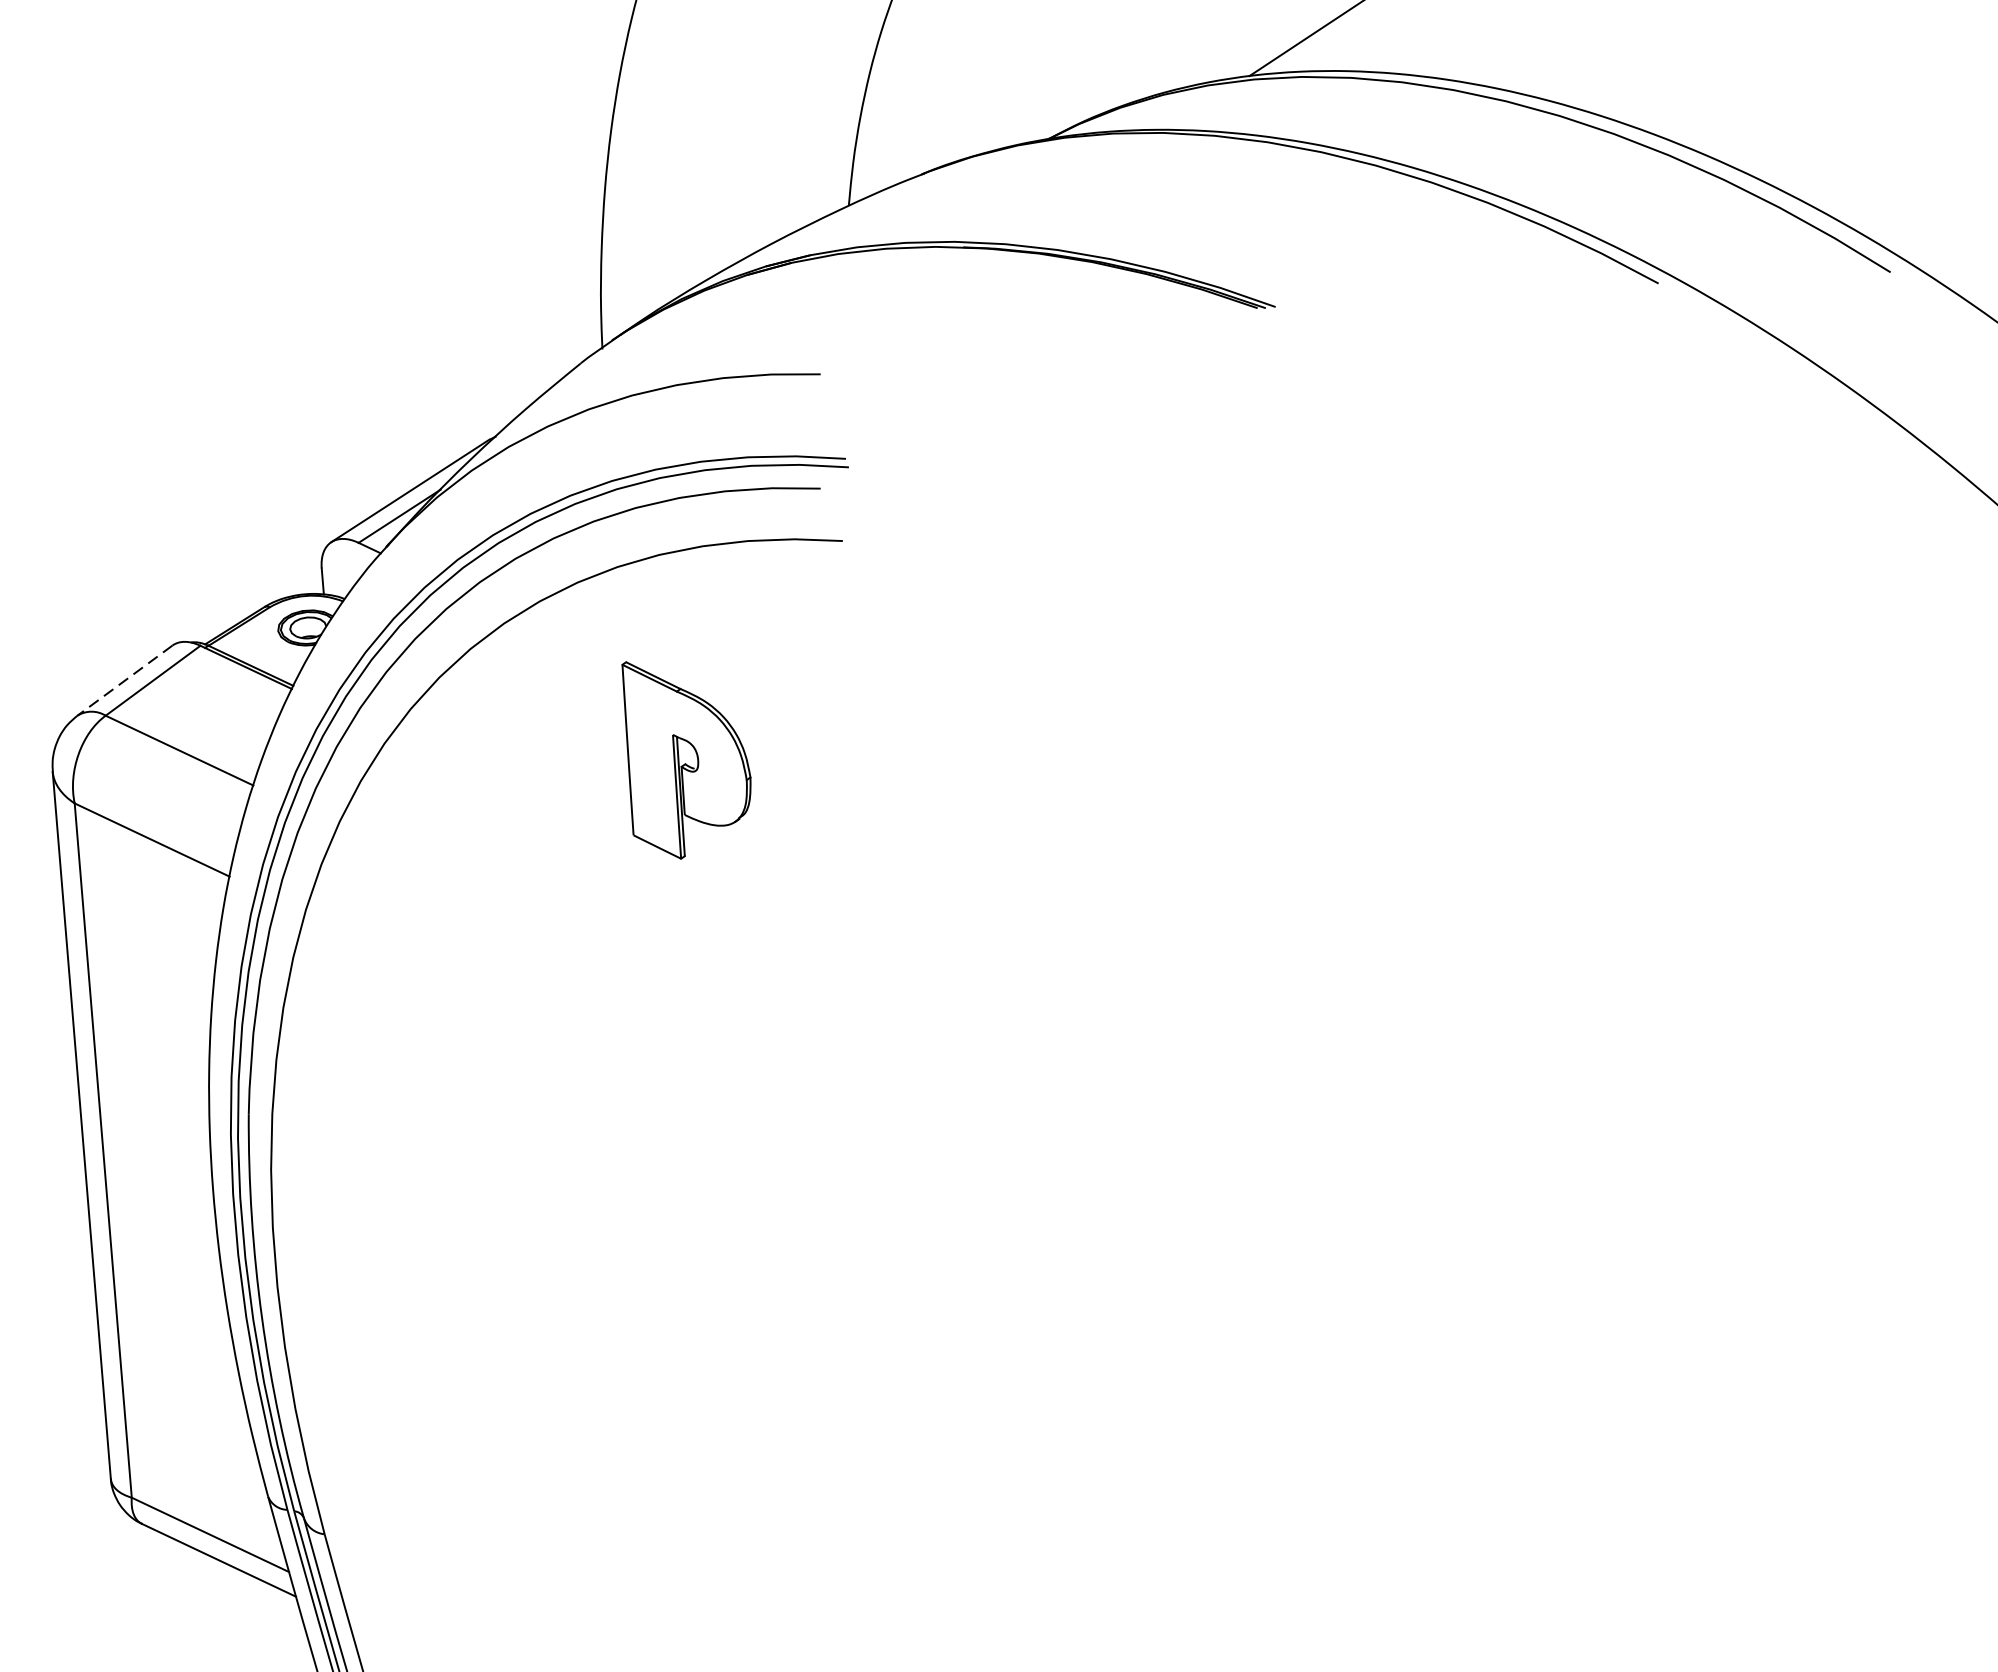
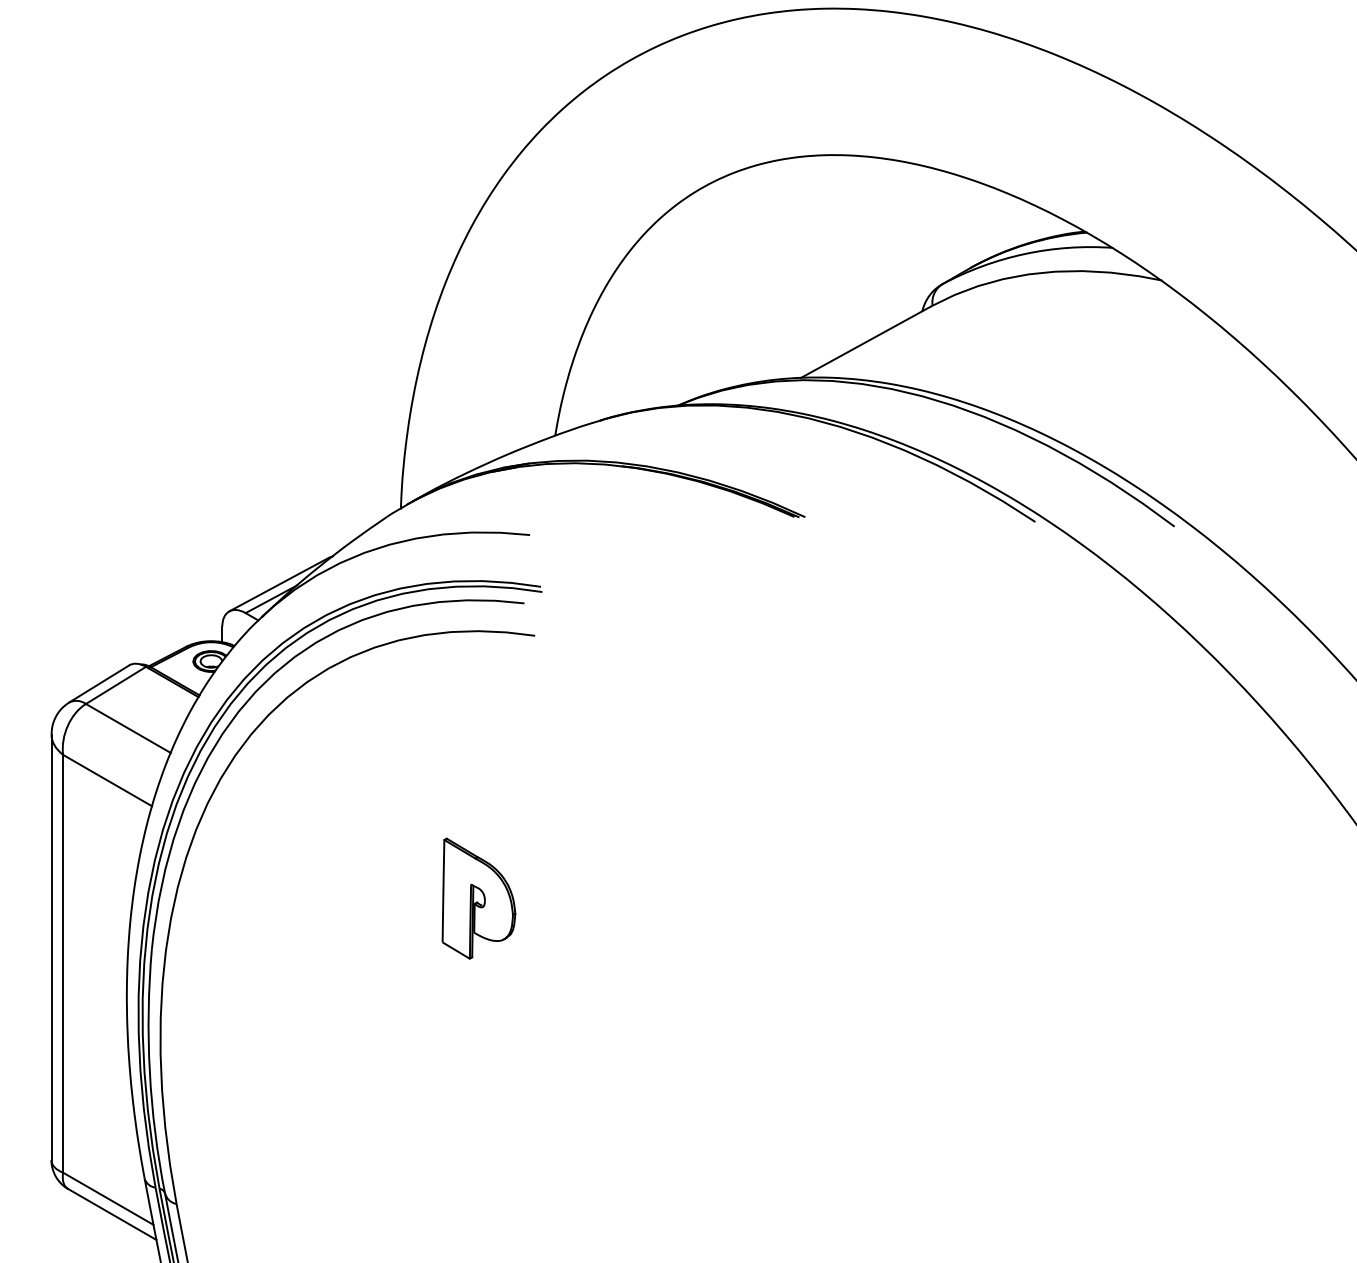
line: (123, 681) -> (98, 684), dashed -> solid
part: (687, 757) -> (478, 898), moved

